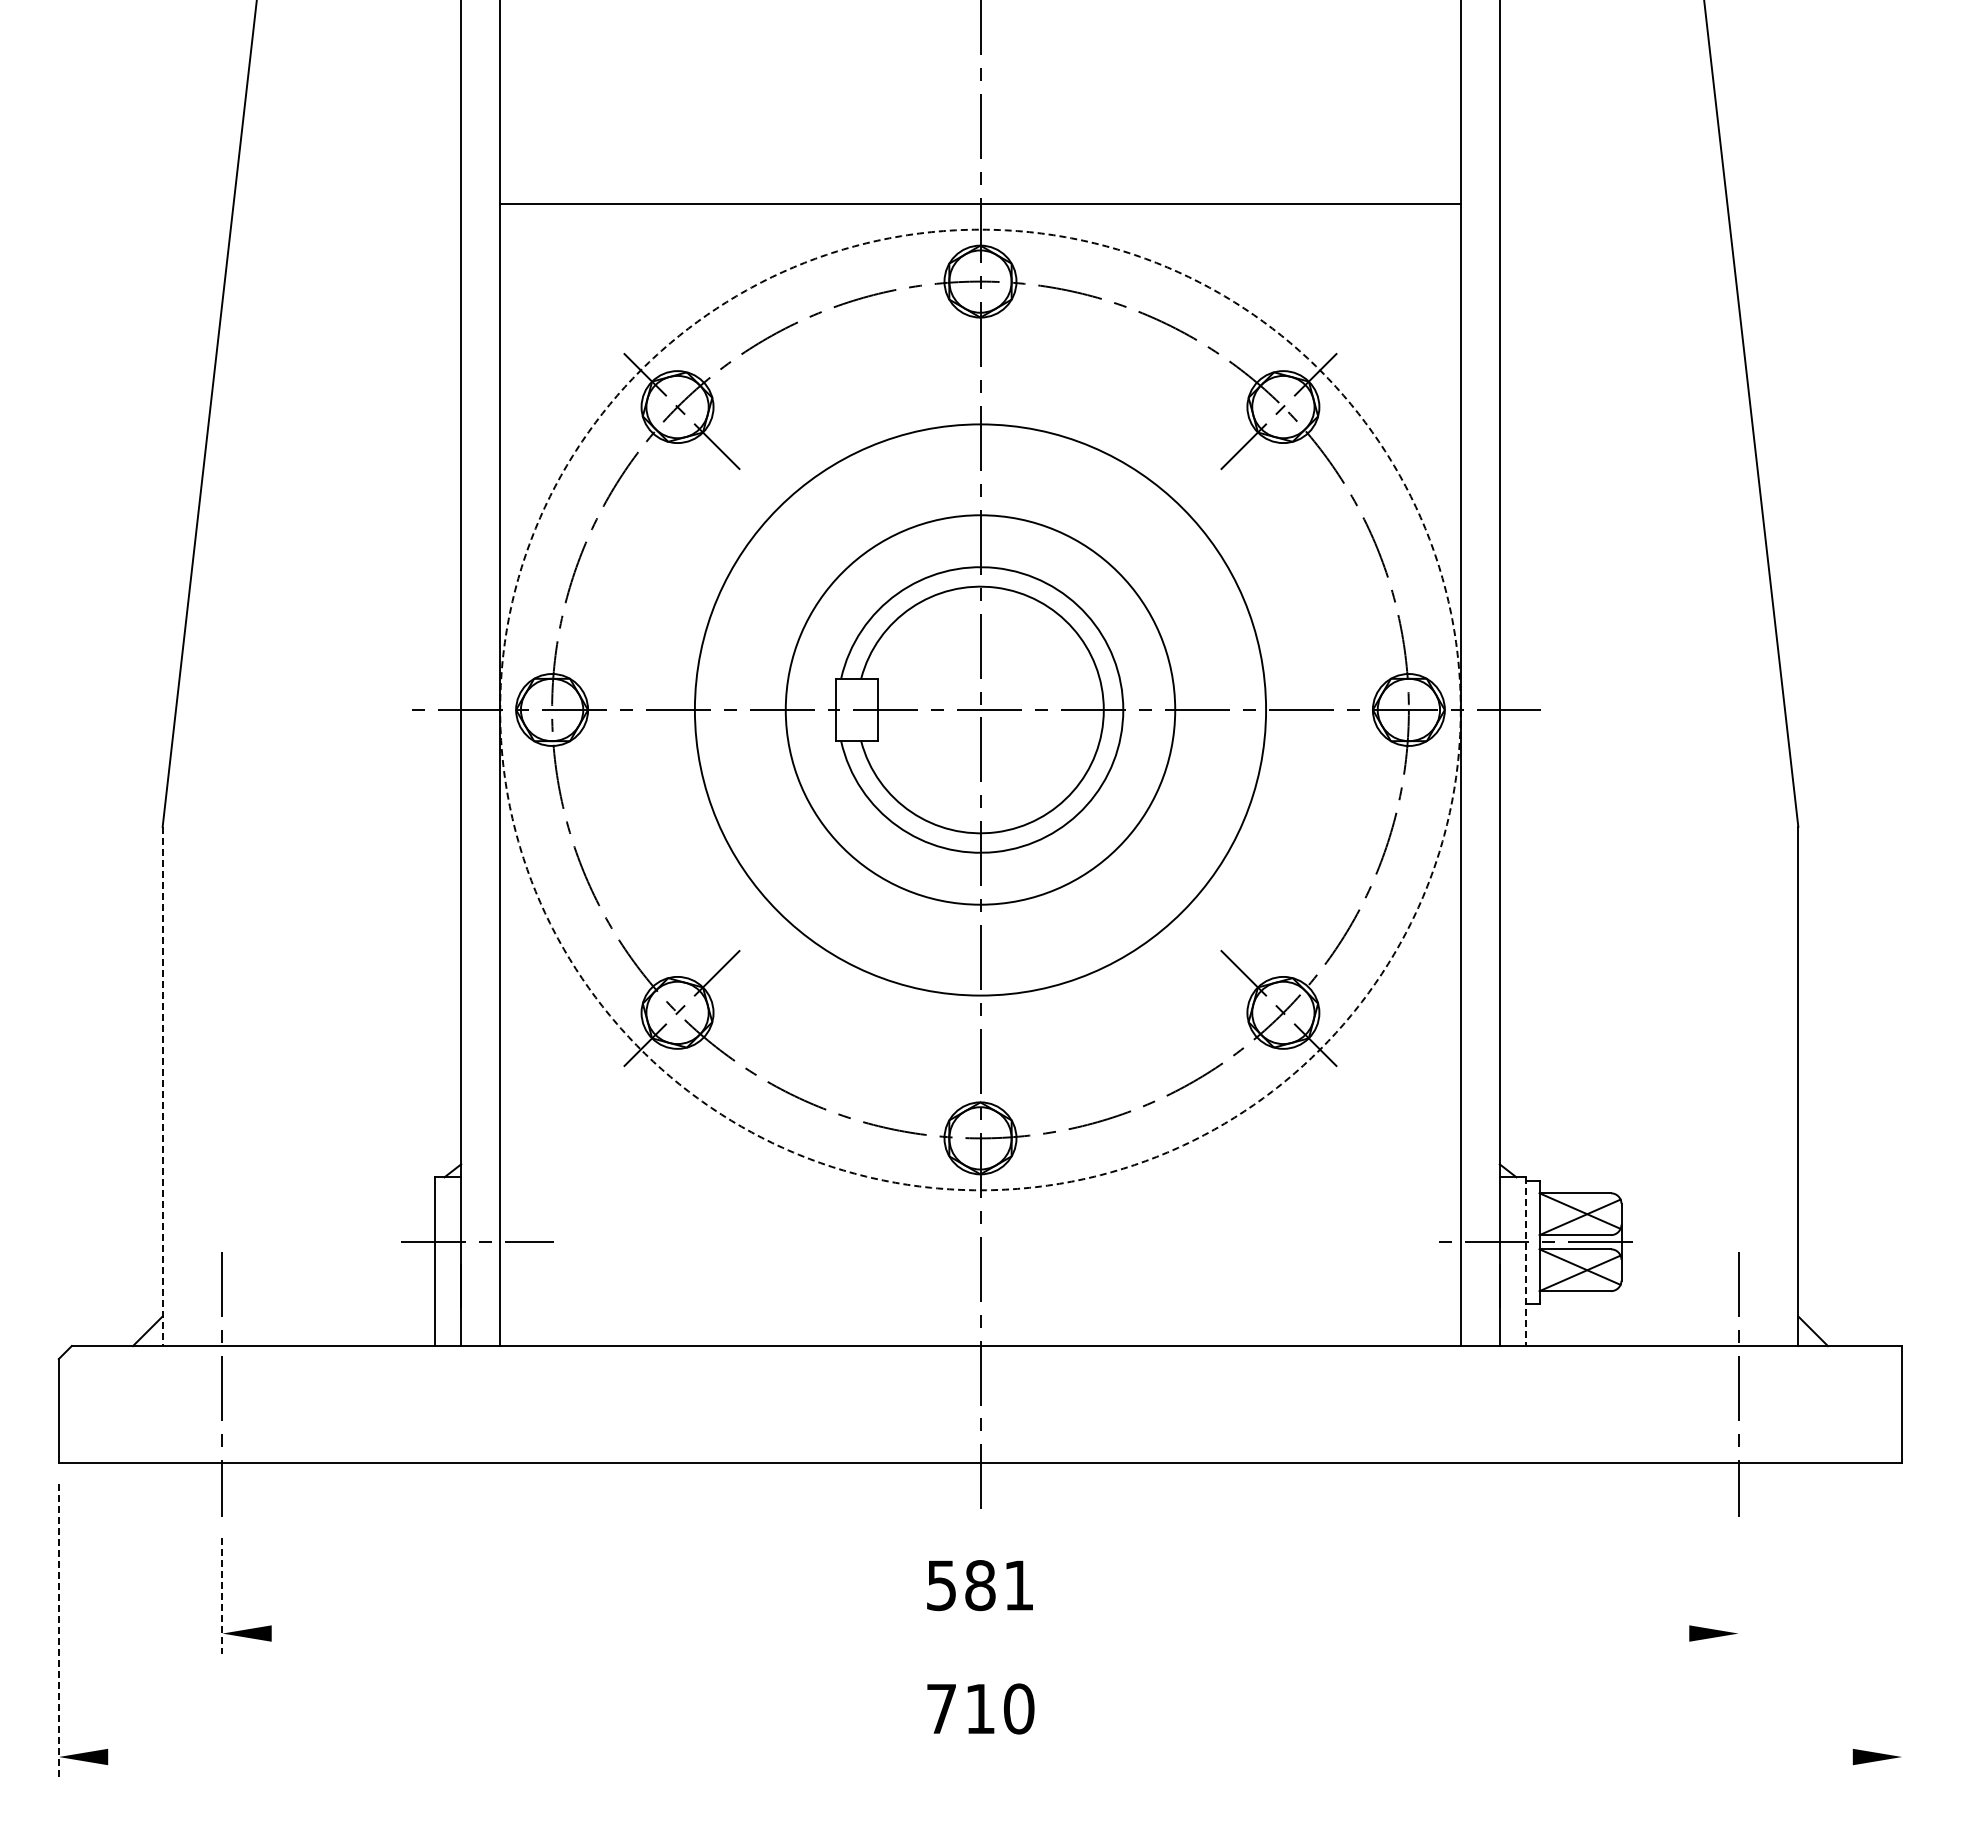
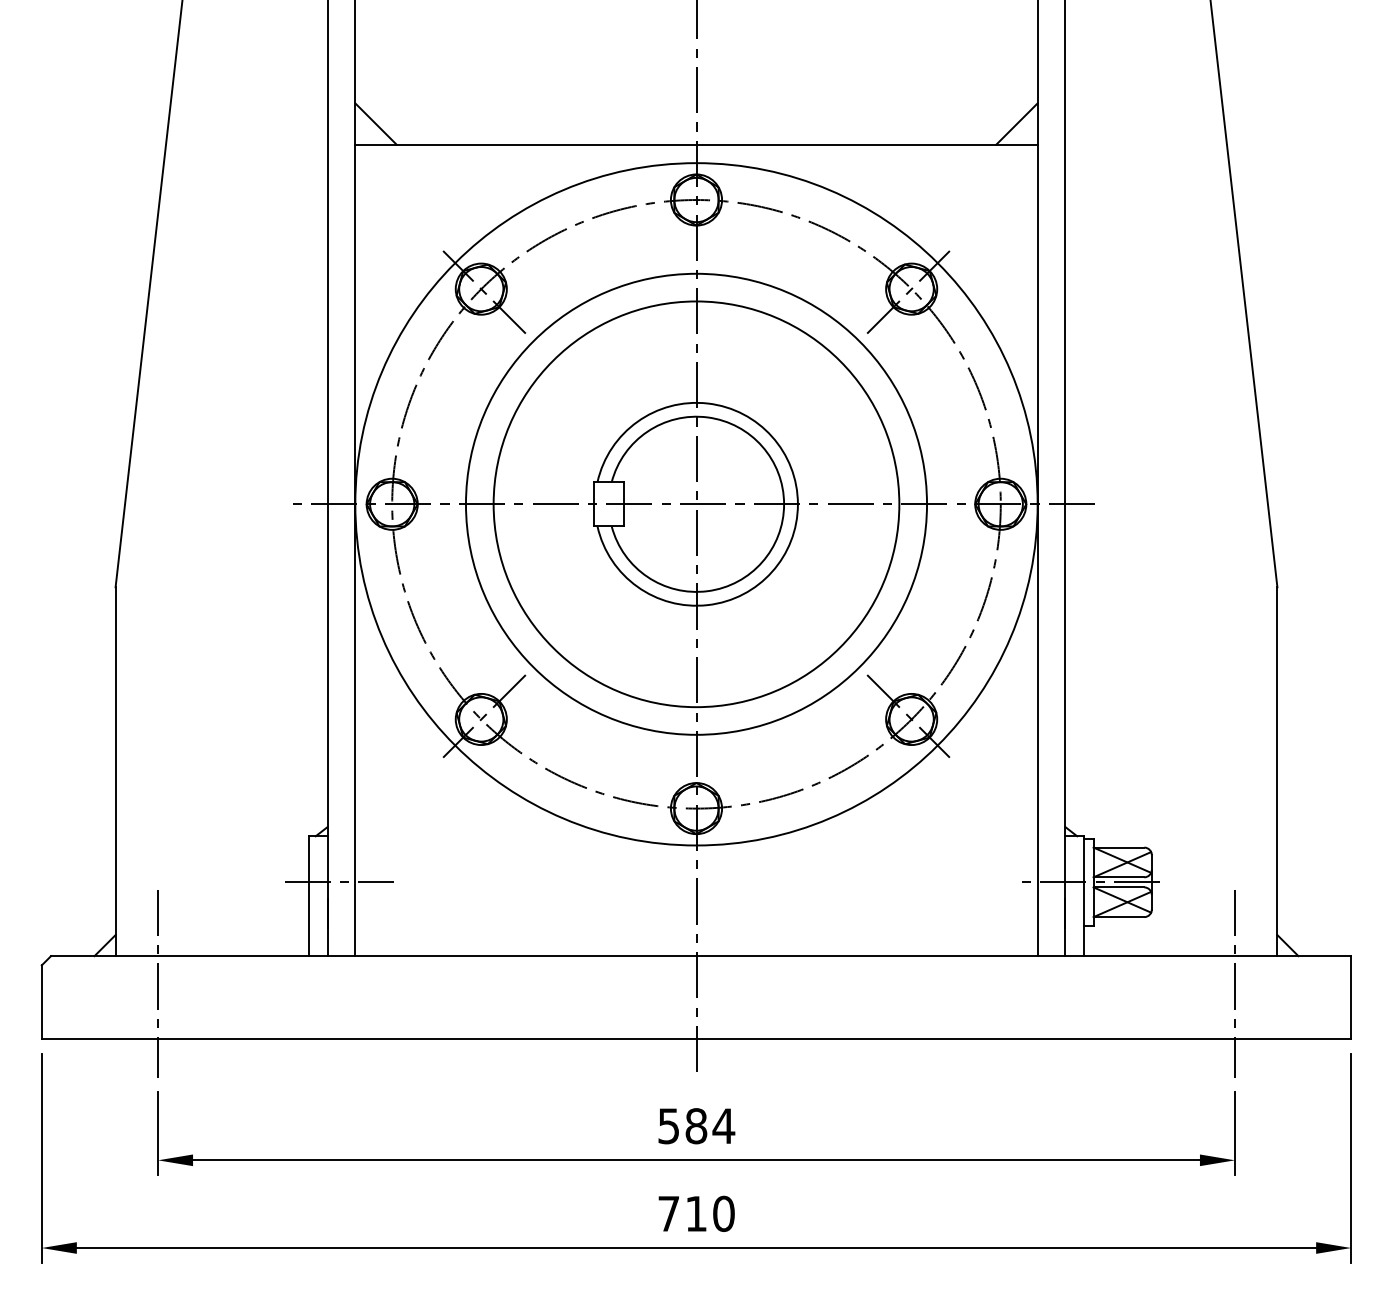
line: (529, 174) -> (376, 123), added
line: (1431, 174) -> (1016, 123), added
circle: (980, 709) -> (696, 503), dashed -> solid
circle: (980, 709) -> (696, 503), size x1.67
line: (162, 1086) -> (115, 771), dashed -> solid
line: (1525, 1262) -> (1083, 896), dashed -> solid
text: (1018, 1585) -> (723, 1126), 581 -> 584
line: (222, 1596) -> (158, 1134), dashed -> solid
line: (1738, 1596) -> (1234, 1134), added
line: (1902, 1630) -> (1351, 1158), added
line: (58, 1631) -> (41, 1158), dashed -> solid
line: (980, 1633) -> (696, 1160), added
line: (980, 1757) -> (696, 1248), added

